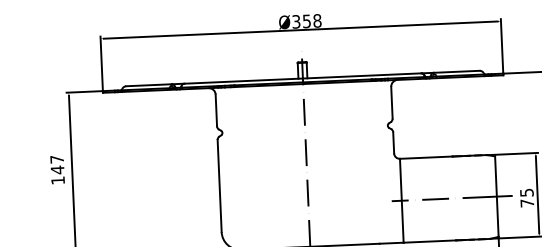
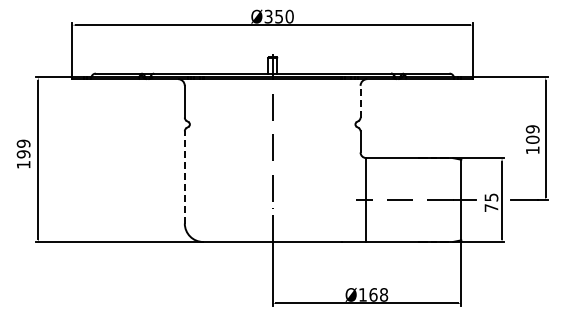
text: (317, 20) -> (289, 16), Ø358 -> Ø350
line: (391, 102) -> (360, 101), solid -> dashed
text: (57, 164) -> (23, 148), 147 -> 199
line: (219, 185) -> (184, 176), solid -> dashed

